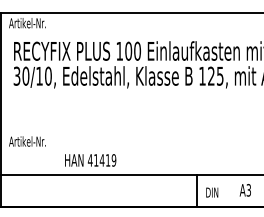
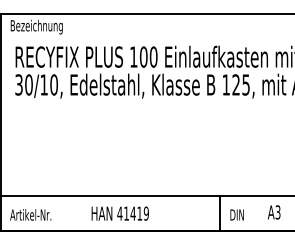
text: (32, 24) -> (36, 27), Artikel-Nr. -> Bezeichnung
text: (27, 141) -> (30, 214), moved
text: (90, 160) -> (120, 213), moved

